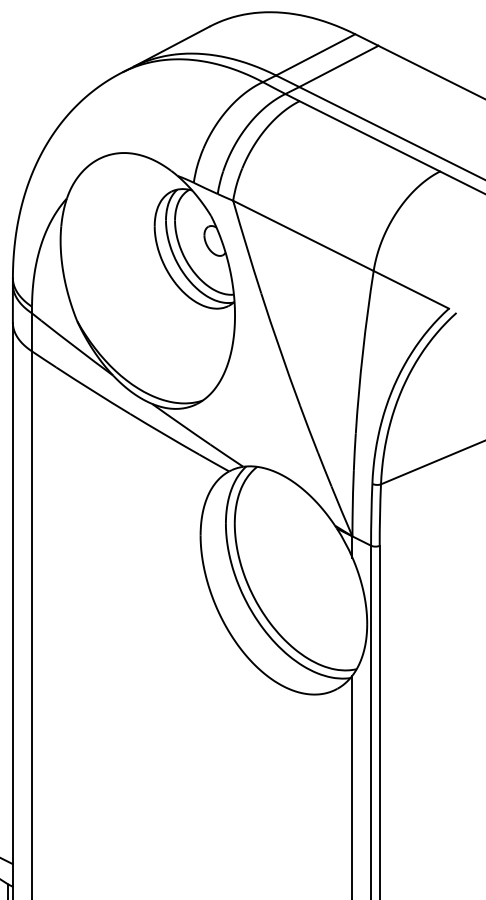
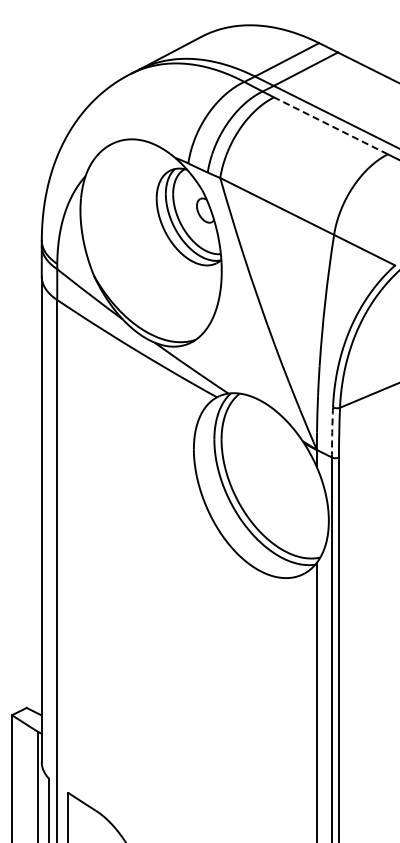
line: (369, 135) -> (330, 125), solid -> dashed
arc: (371, 514) -> (332, 432), solid -> dashed

